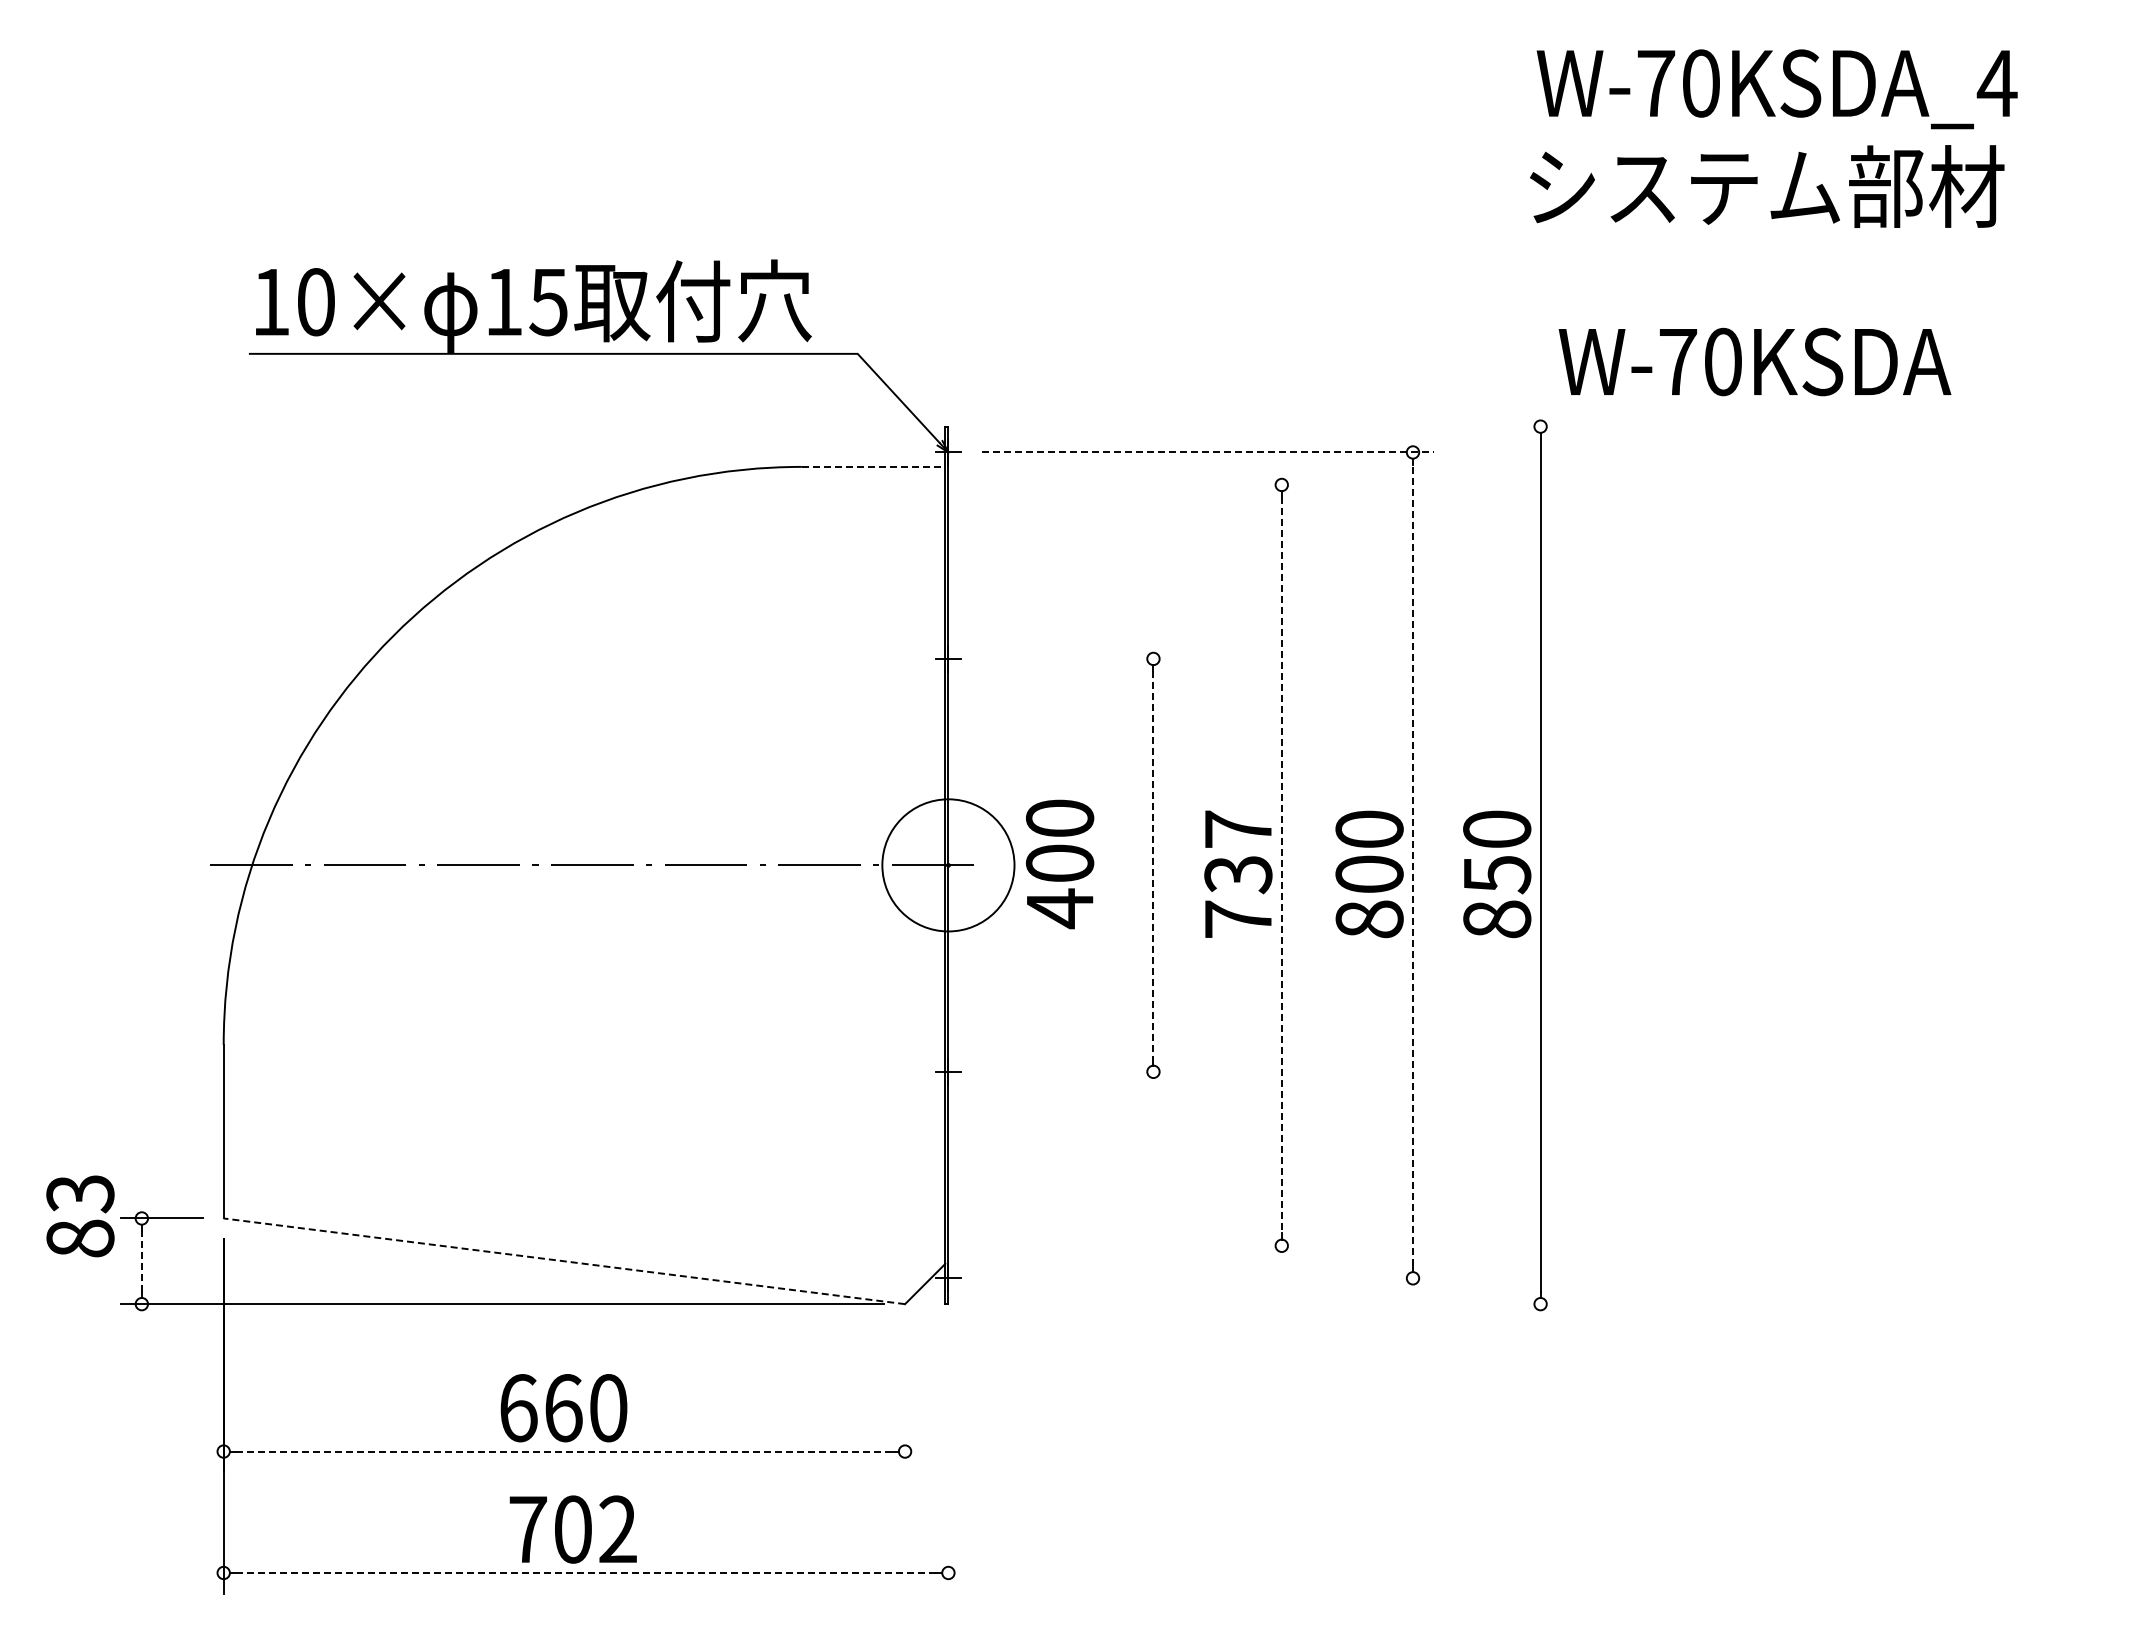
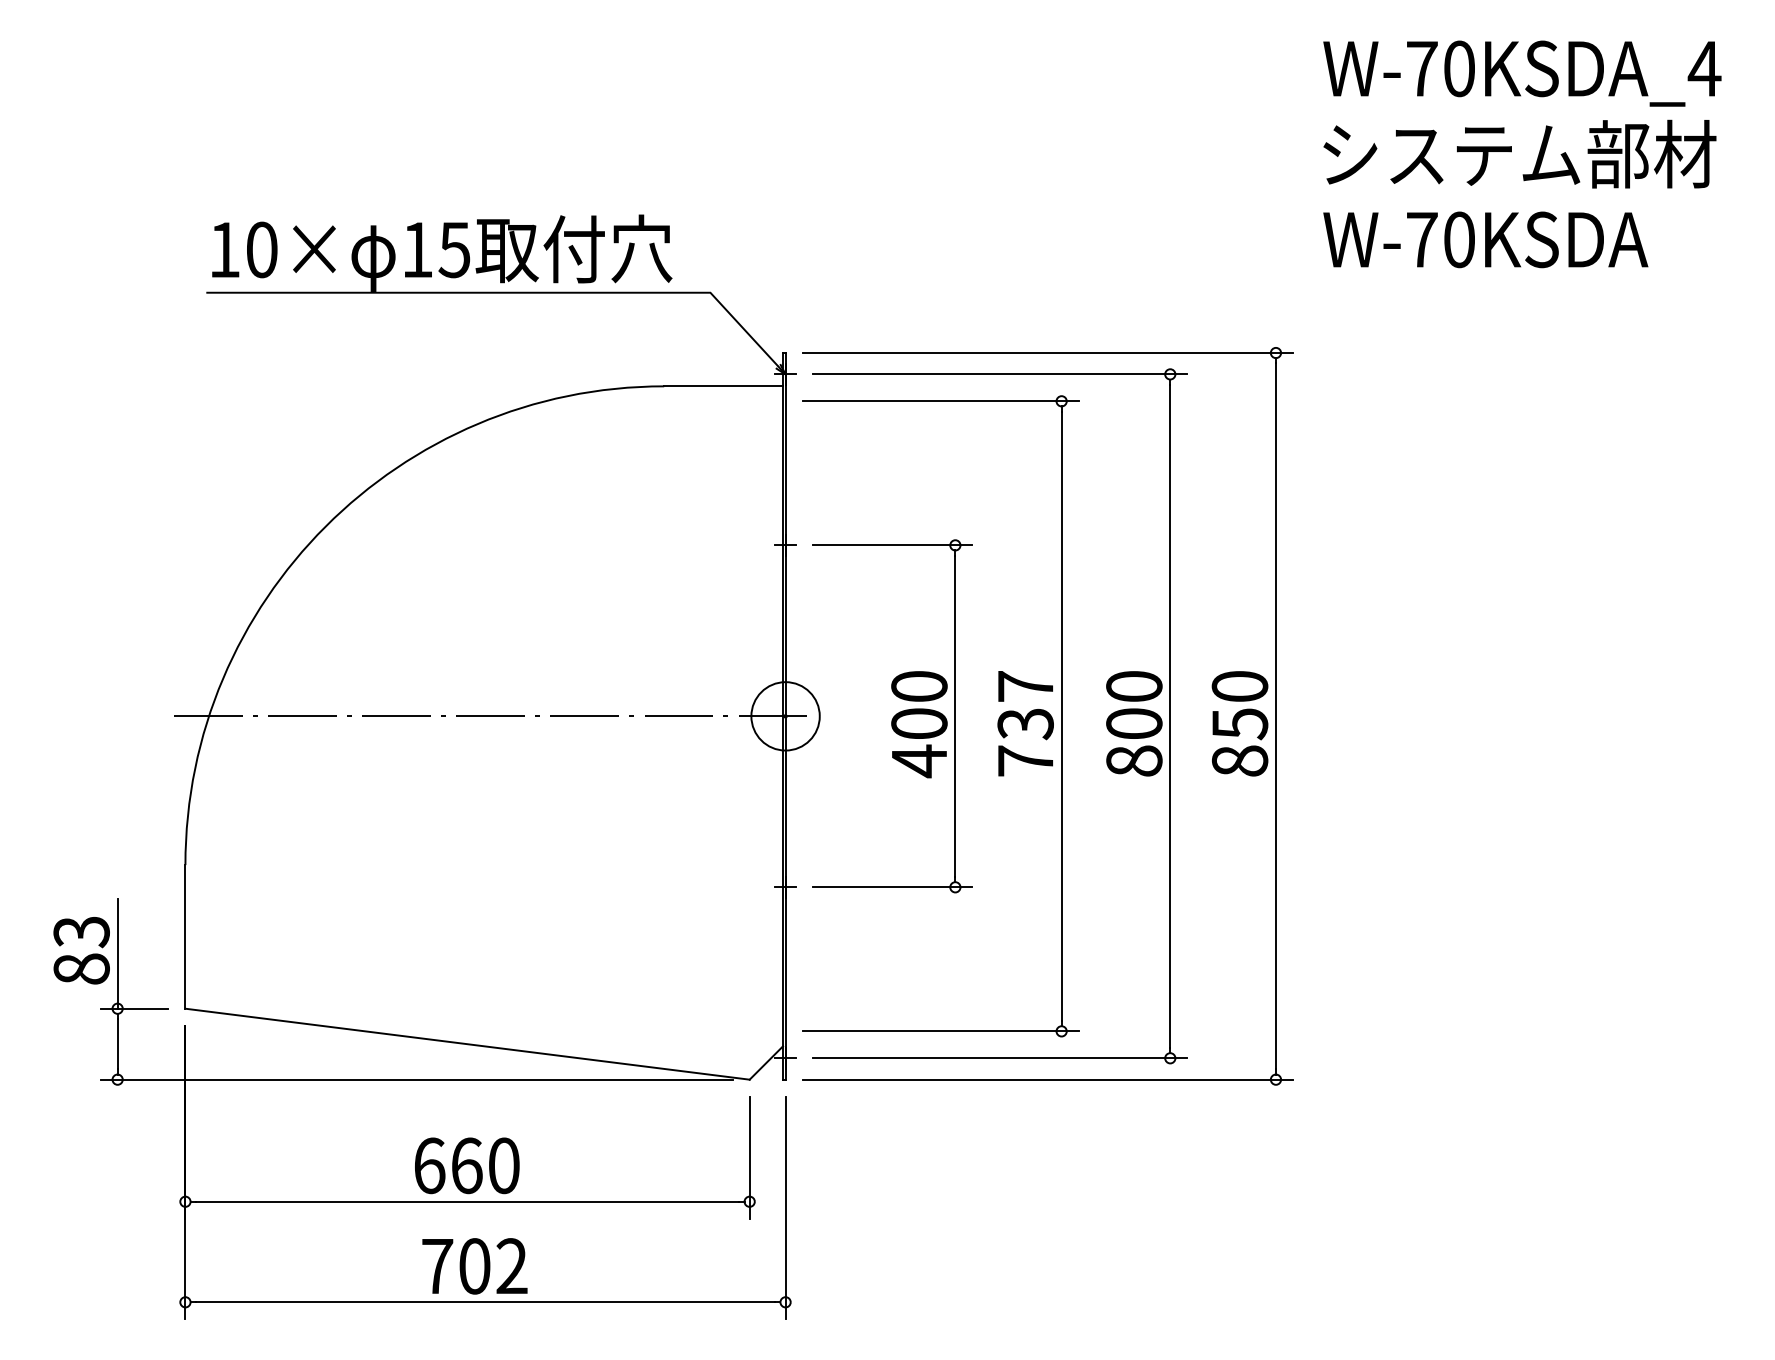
text: (1776, 89) -> (1521, 73), moved
text: (1767, 186) -> (1520, 154), moved
text: (1754, 361) -> (1485, 239), moved
line: (1265, 426) -> (1048, 352), added
line: (1207, 452) -> (1000, 374), dashed -> solid
line: (873, 466) -> (723, 386), dashed -> solid
line: (1135, 484) -> (940, 400), added
line: (1077, 658) -> (892, 545), added
text: (1060, 864) -> (919, 724), moved
circle: (948, 865) -> (785, 716), size x0.62
line: (1153, 865) -> (955, 716), dashed -> solid
line: (1281, 865) -> (1061, 716), dashed -> solid
line: (1413, 865) -> (1170, 716), dashed -> solid
line: (1077, 1071) -> (892, 887), added
line: (141, 1152) -> (117, 954), added
text: (80, 1216) -> (81, 950), moved
line: (1135, 1245) -> (940, 1031), added
line: (141, 1260) -> (117, 1043), dashed -> solid
line: (563, 1261) -> (466, 1044), dashed -> solid
line: (1207, 1278) -> (1000, 1058), added
line: (1265, 1304) -> (1048, 1079), added
line: (905, 1398) -> (750, 1157), added
line: (564, 1451) -> (467, 1201), dashed -> solid
line: (948, 1458) -> (785, 1207), added
line: (586, 1572) -> (485, 1301), dashed -> solid

